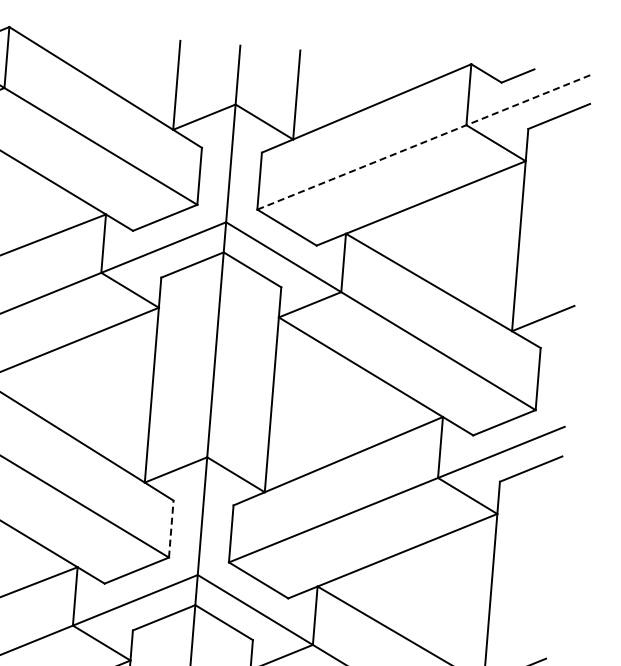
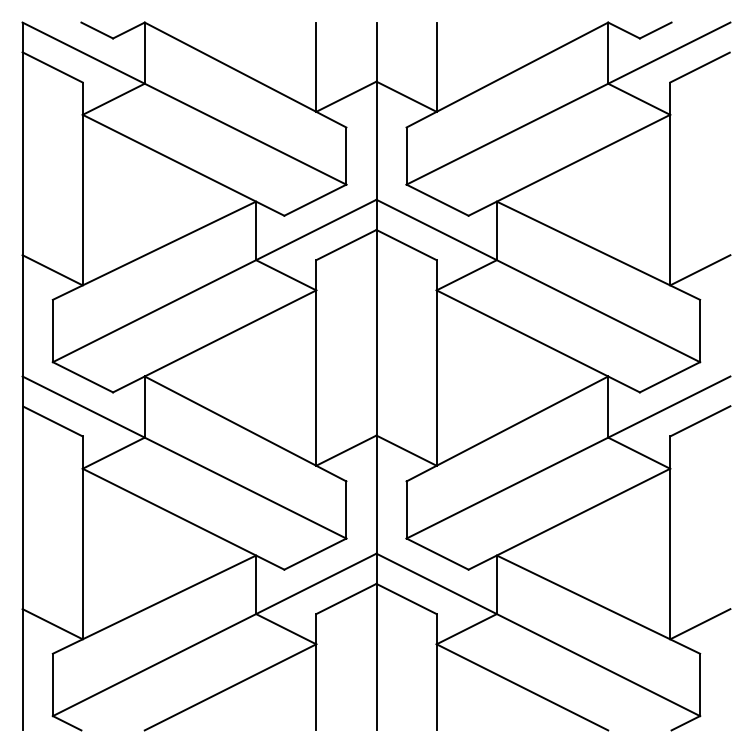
line: (425, 141) -> (568, 103), dashed -> solid
line: (171, 529) -> (346, 510), dashed -> solid

